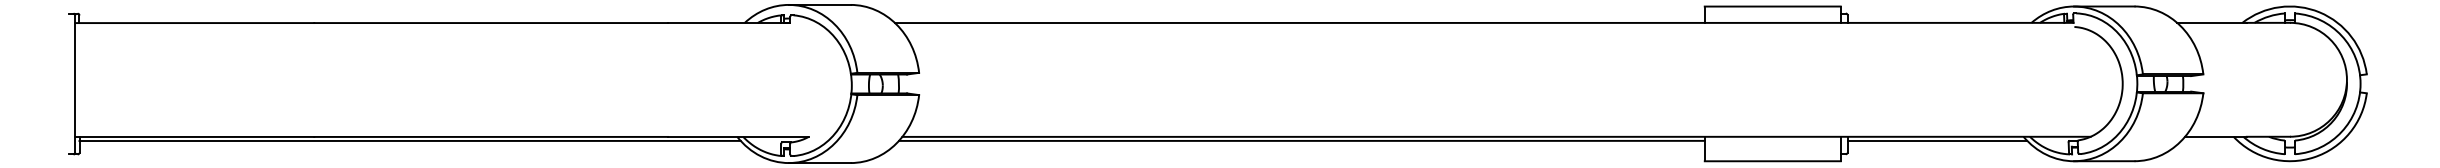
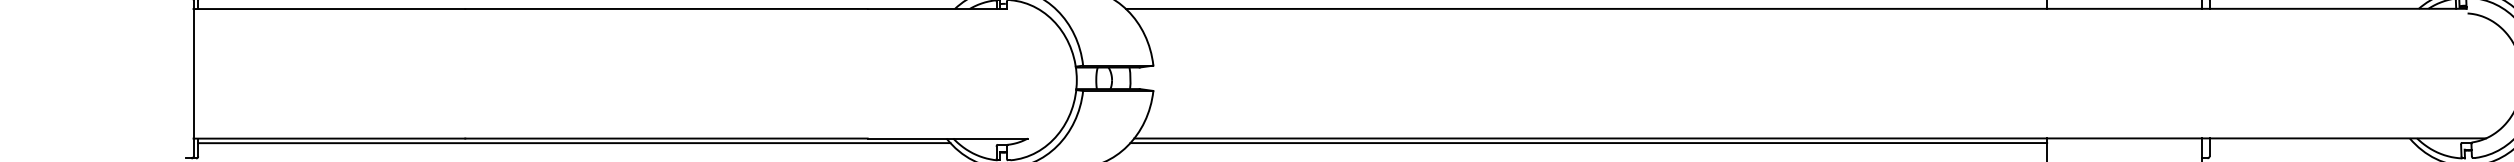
line: (1937, 140) -> (2311, 142), removed

